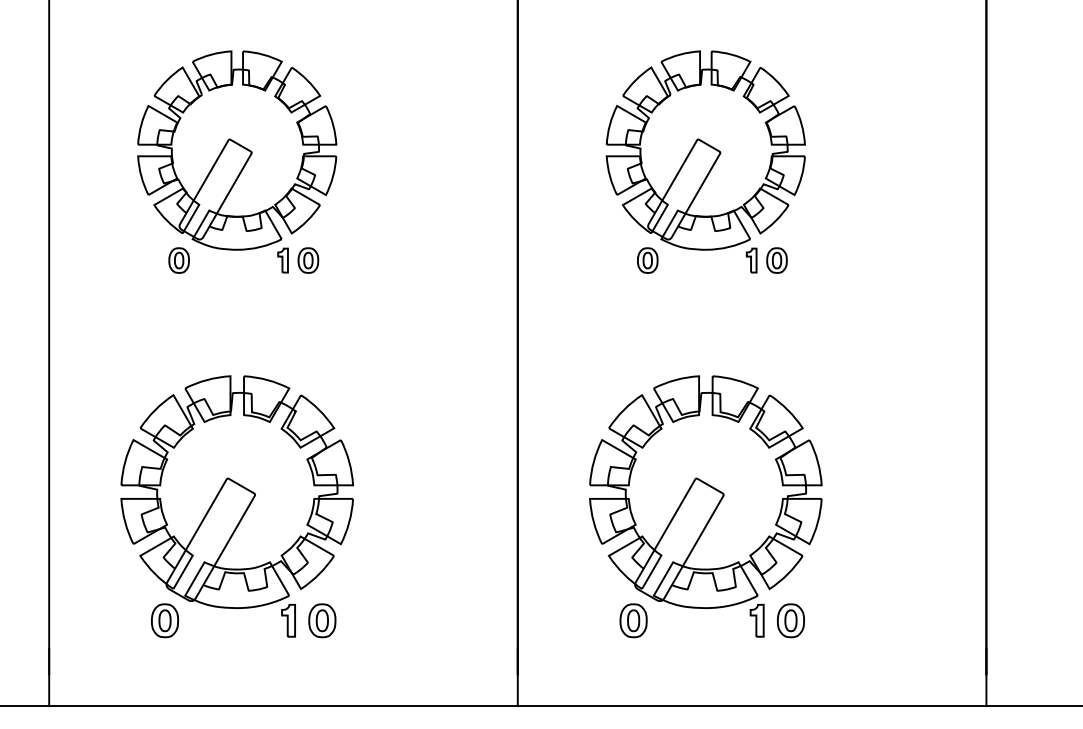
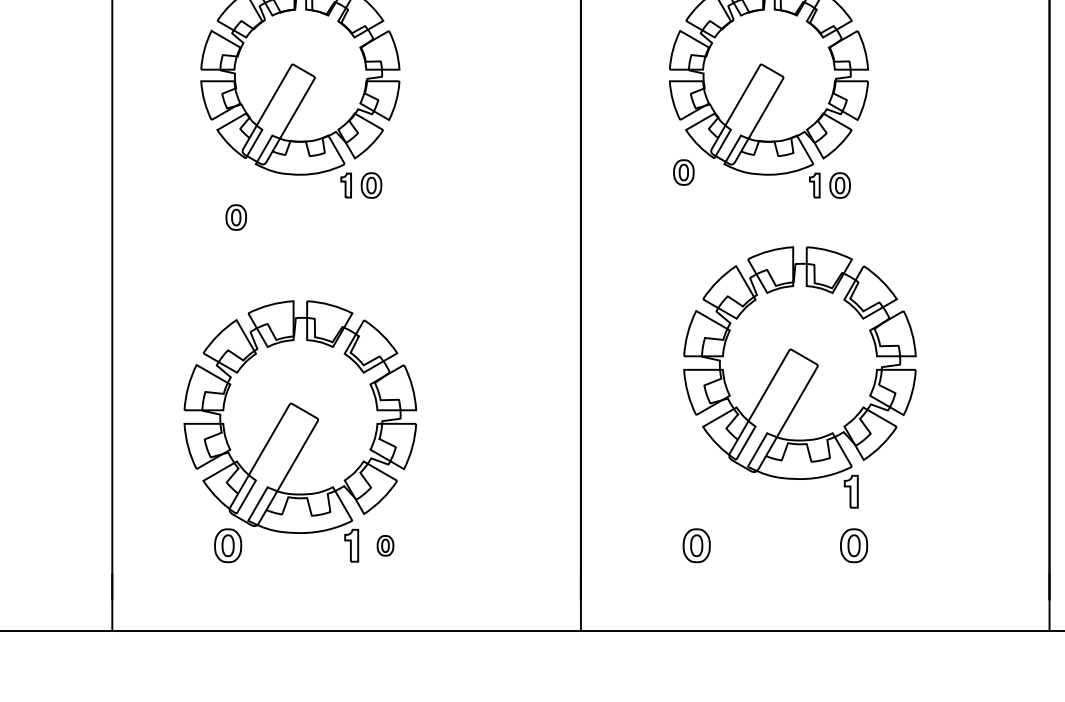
part: (178, 260) -> (235, 217), moved
part: (647, 260) -> (683, 172), moved
part: (705, 506) -> (799, 377), moved
part: (322, 620) -> (385, 545), size x0.6

